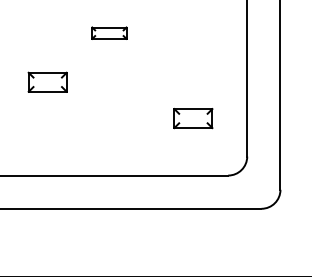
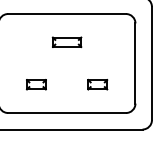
part: (108, 33) -> (66, 42), size x1.67
part: (47, 81) -> (36, 84), moved
part: (192, 118) -> (97, 84), moved

